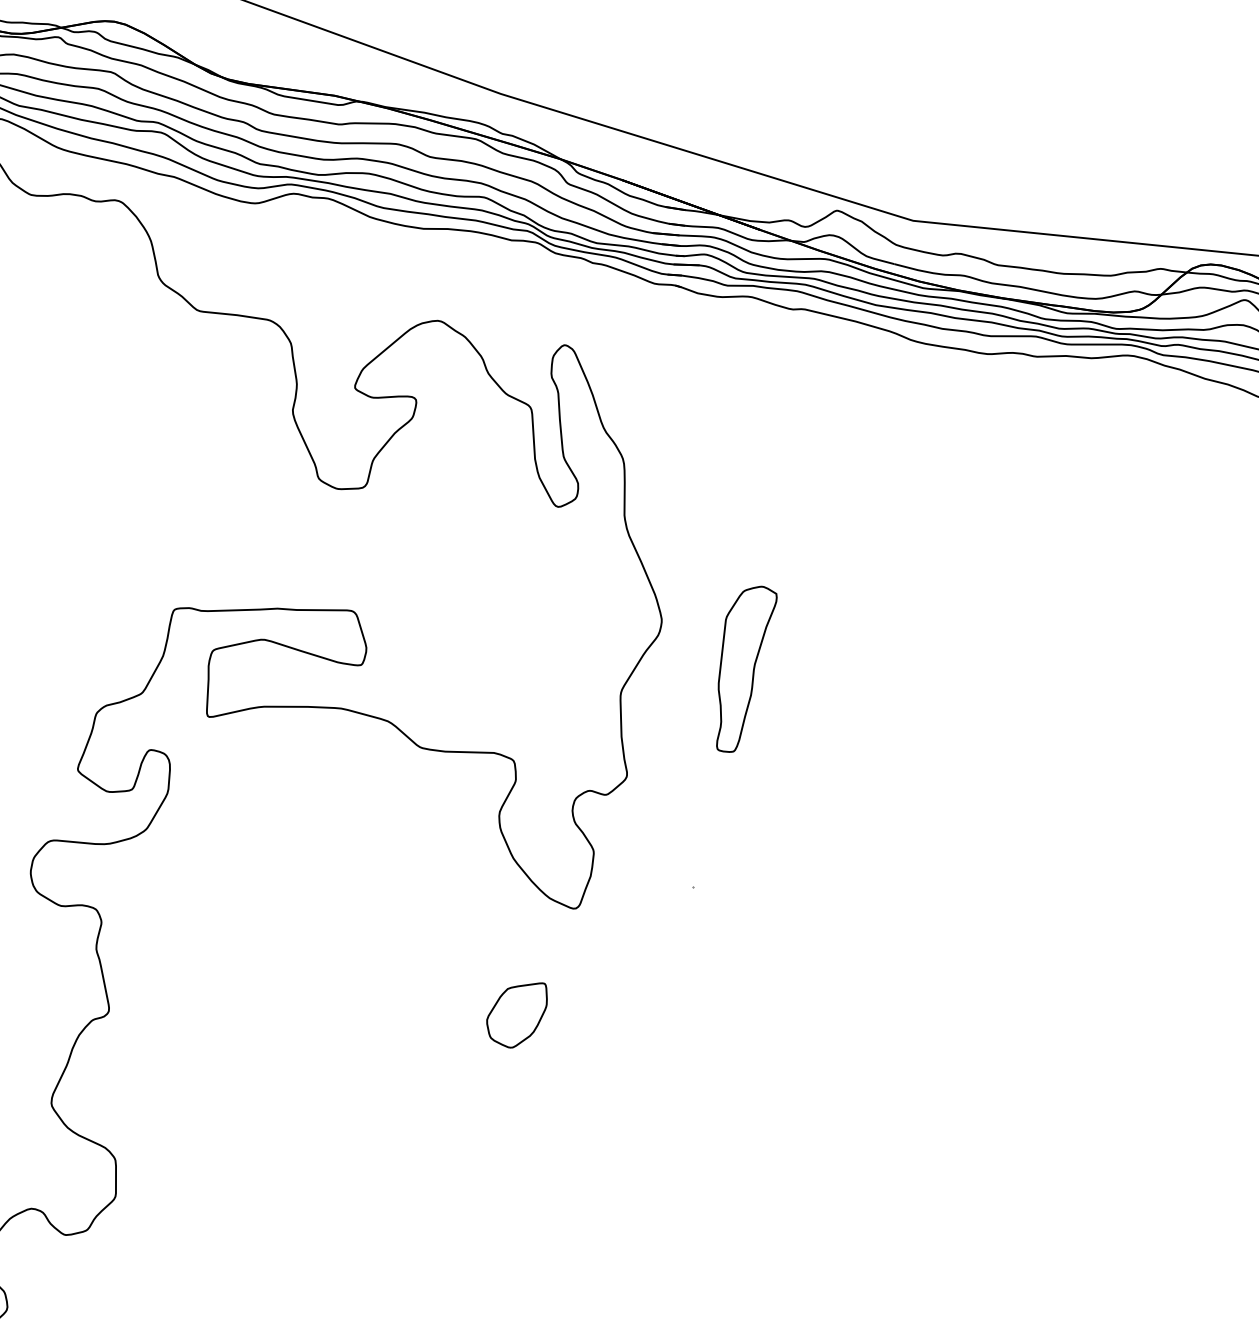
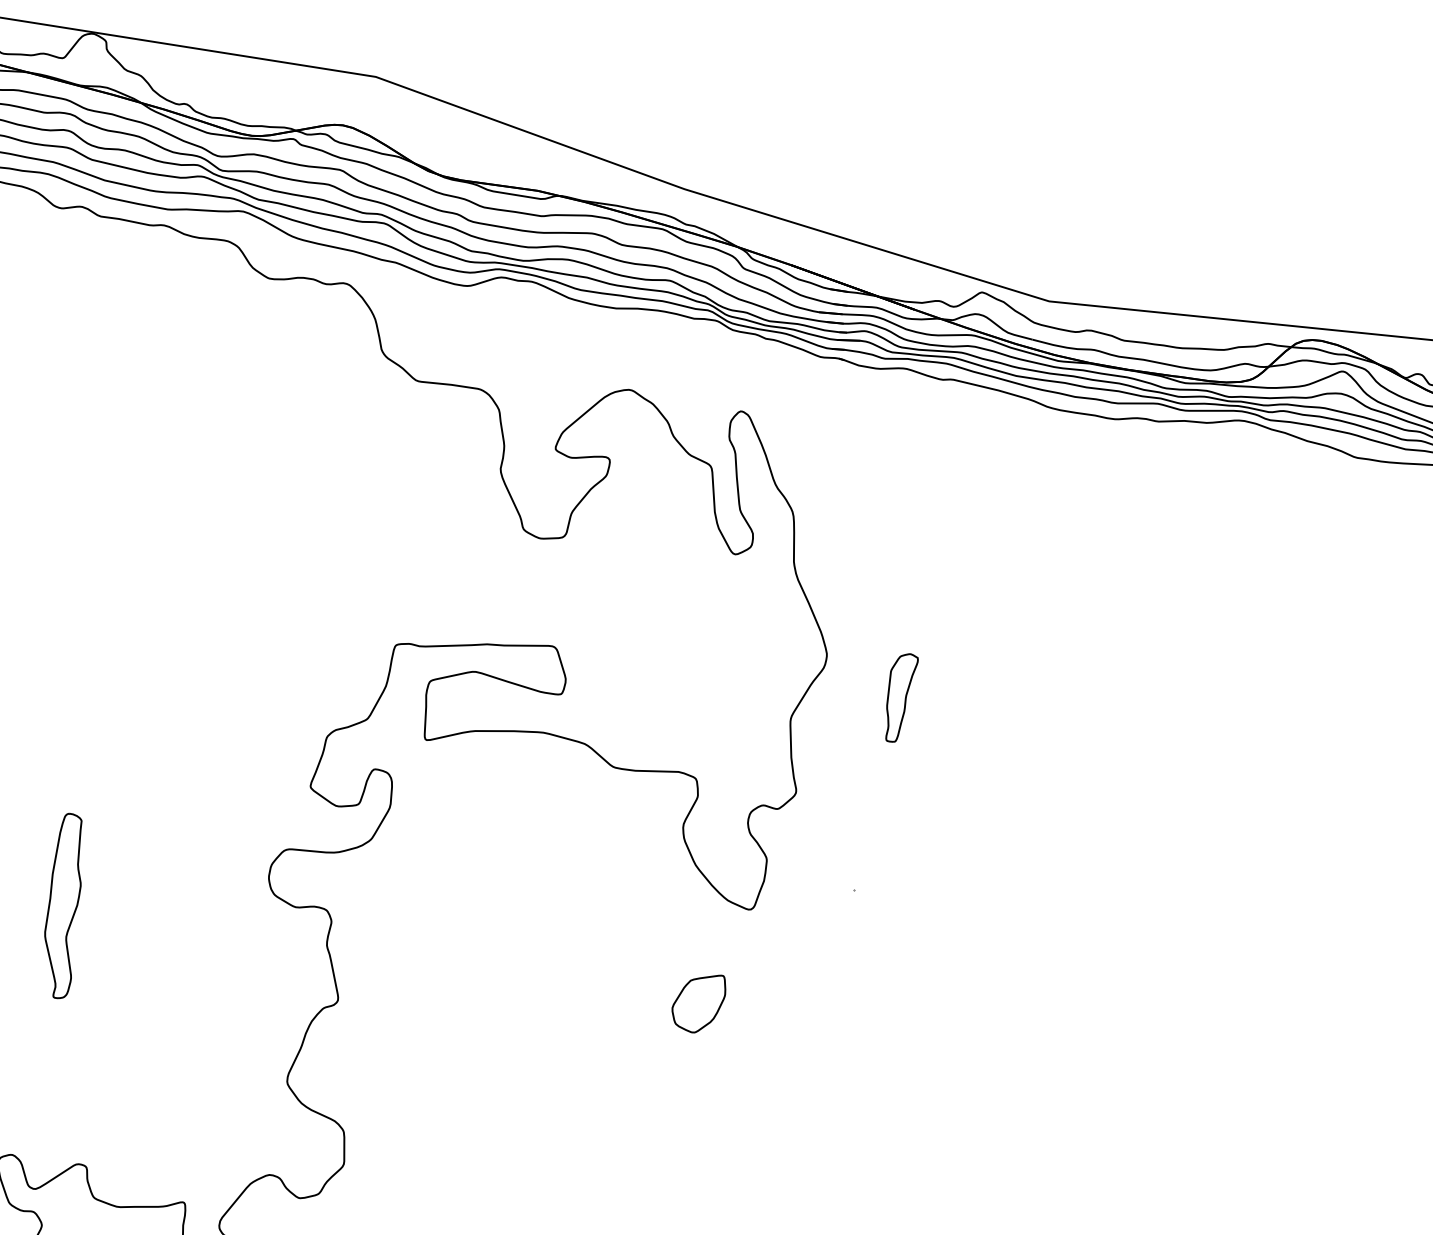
part: (746, 668) -> (901, 697), size x0.6

